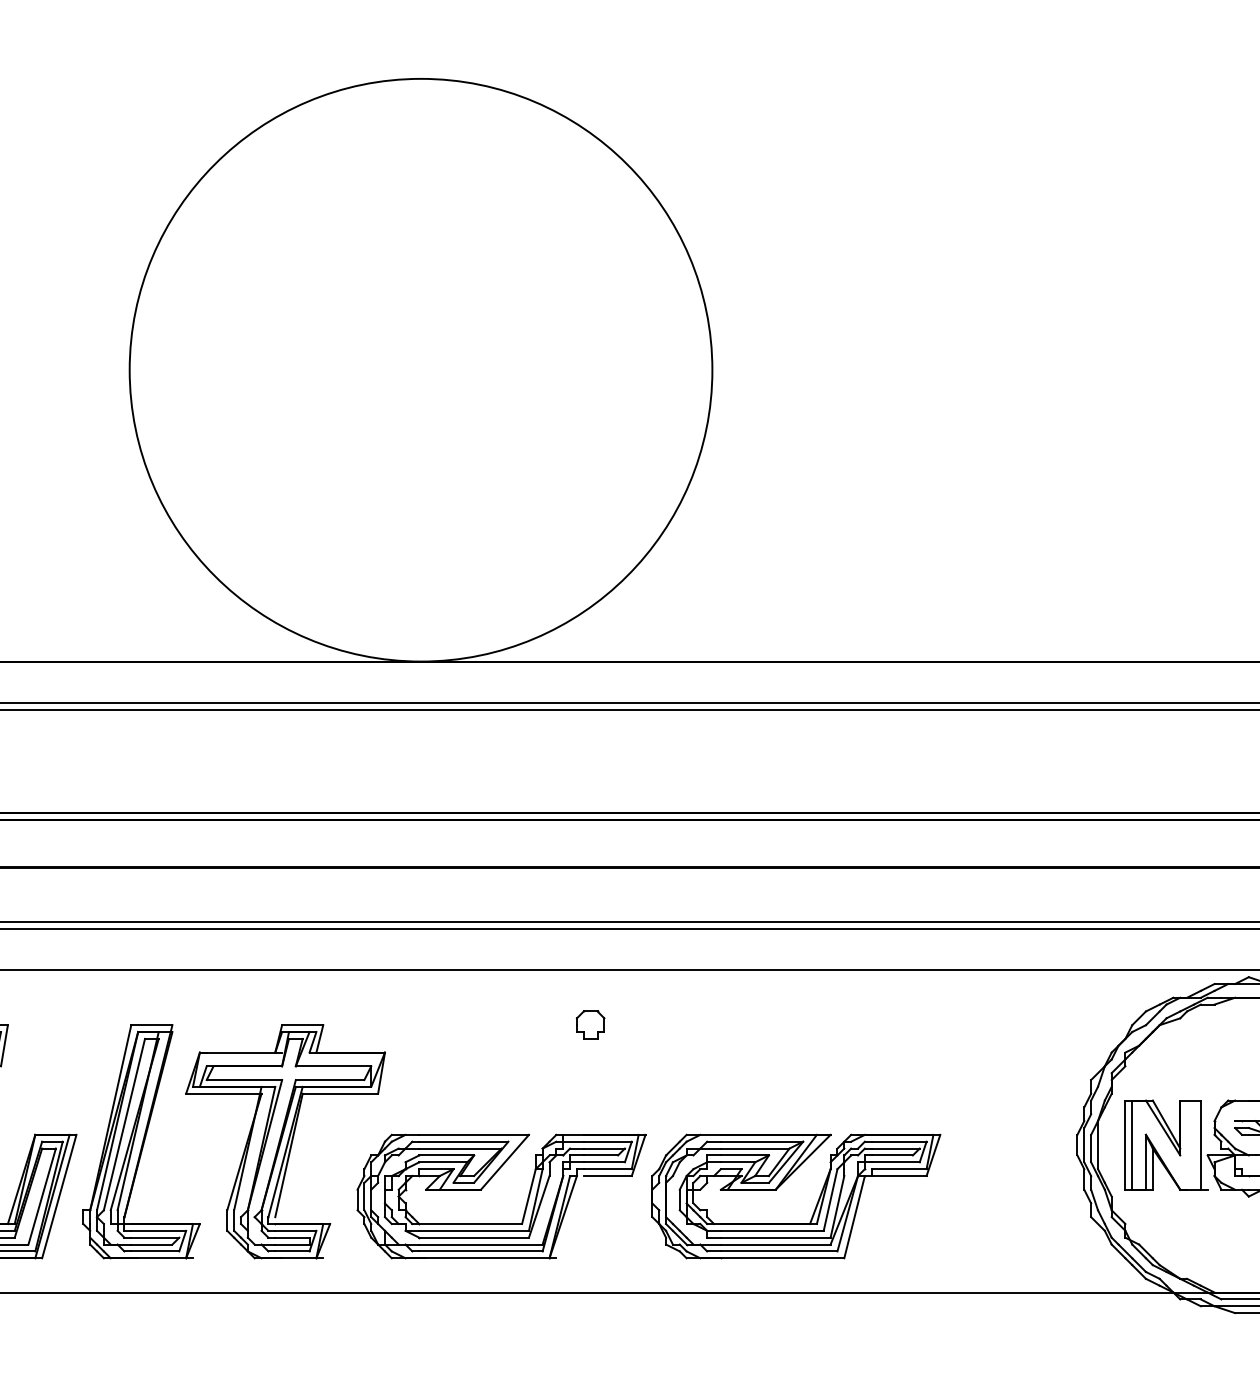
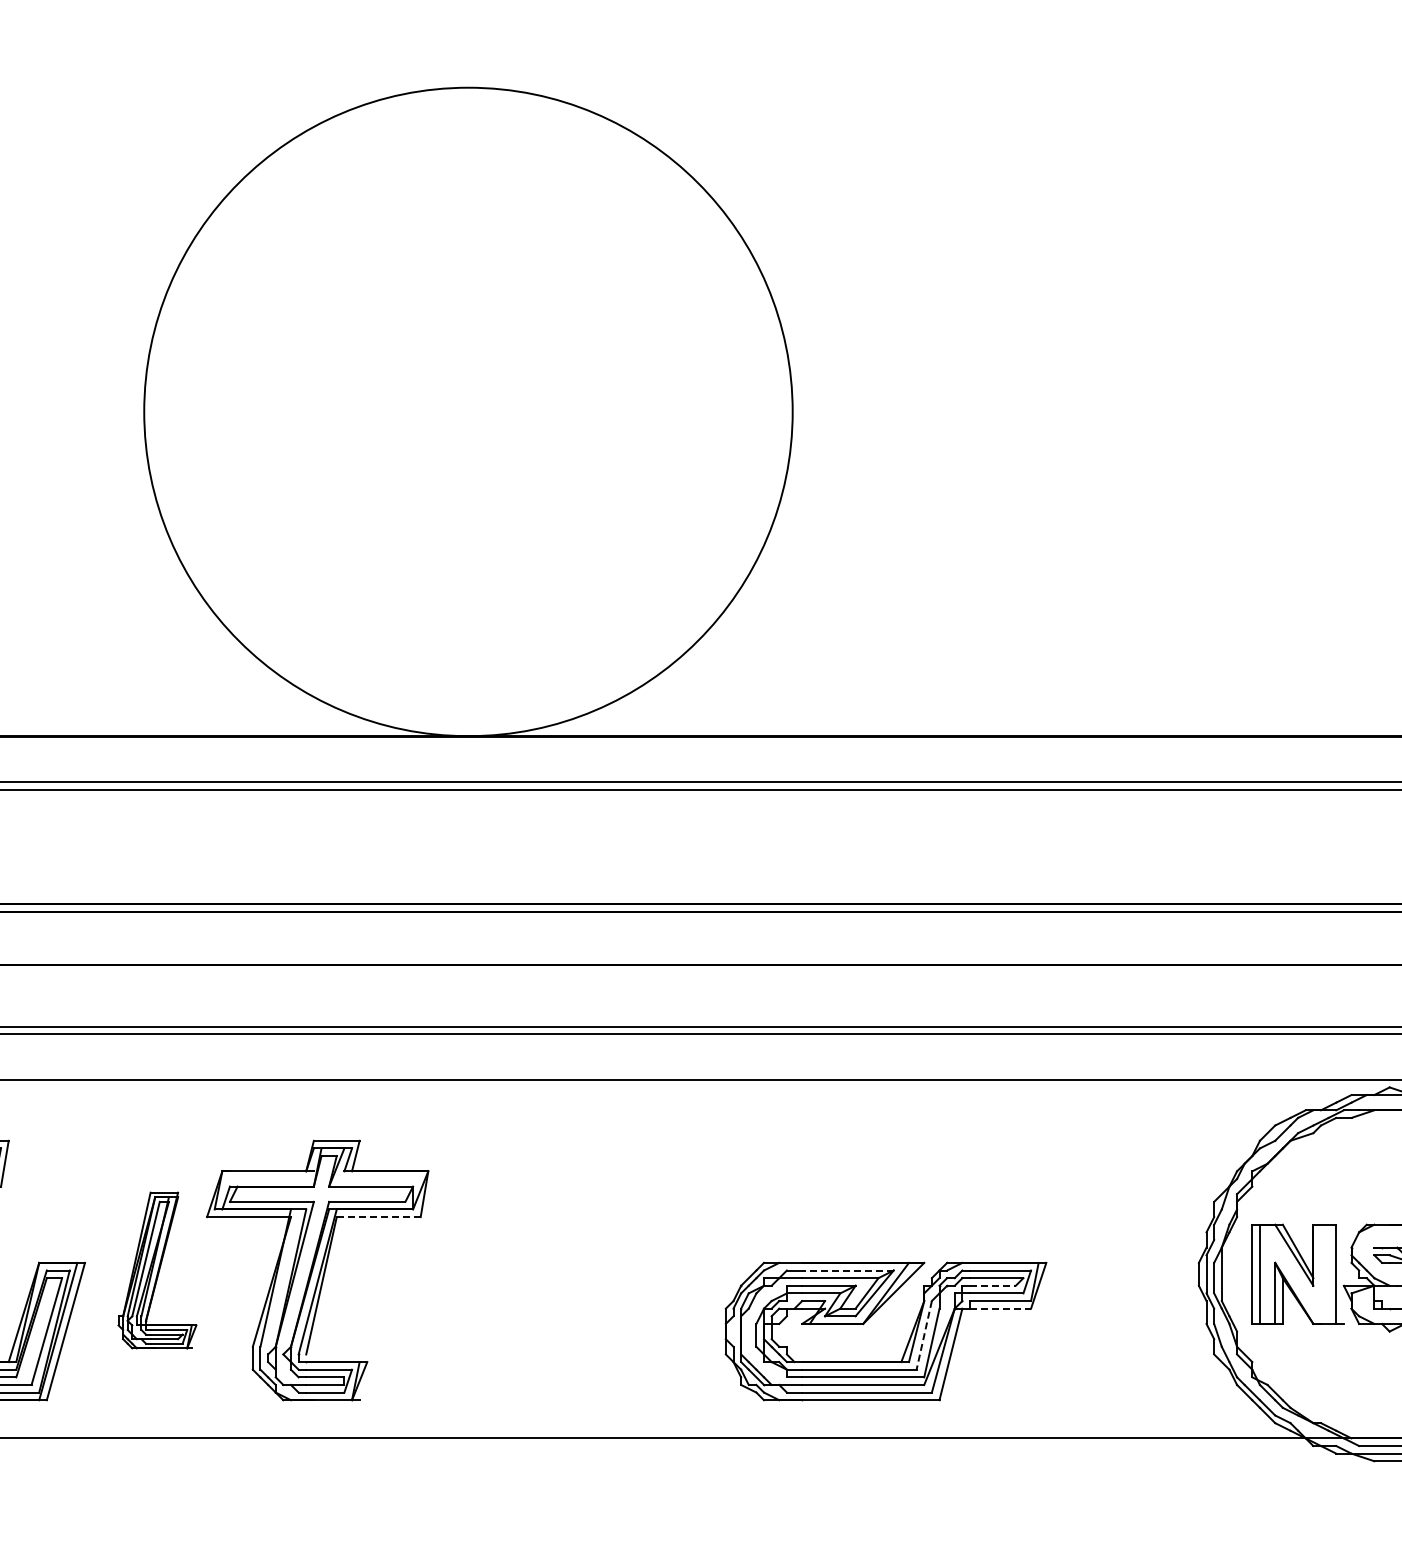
part: (590, 1024) -> (656, 1140), removed
line: (340, 1094) -> (378, 1217), solid -> dashed
part: (141, 1141) -> (157, 1270), size x0.6
line: (761, 1141) -> (847, 1270), solid -> dashed
line: (891, 1155) -> (992, 1285), solid -> dashed
line: (899, 1175) -> (1000, 1308), solid -> dashed
part: (487, 1183) -> (542, 1317), removed
line: (830, 1200) -> (924, 1335), solid -> dashed

